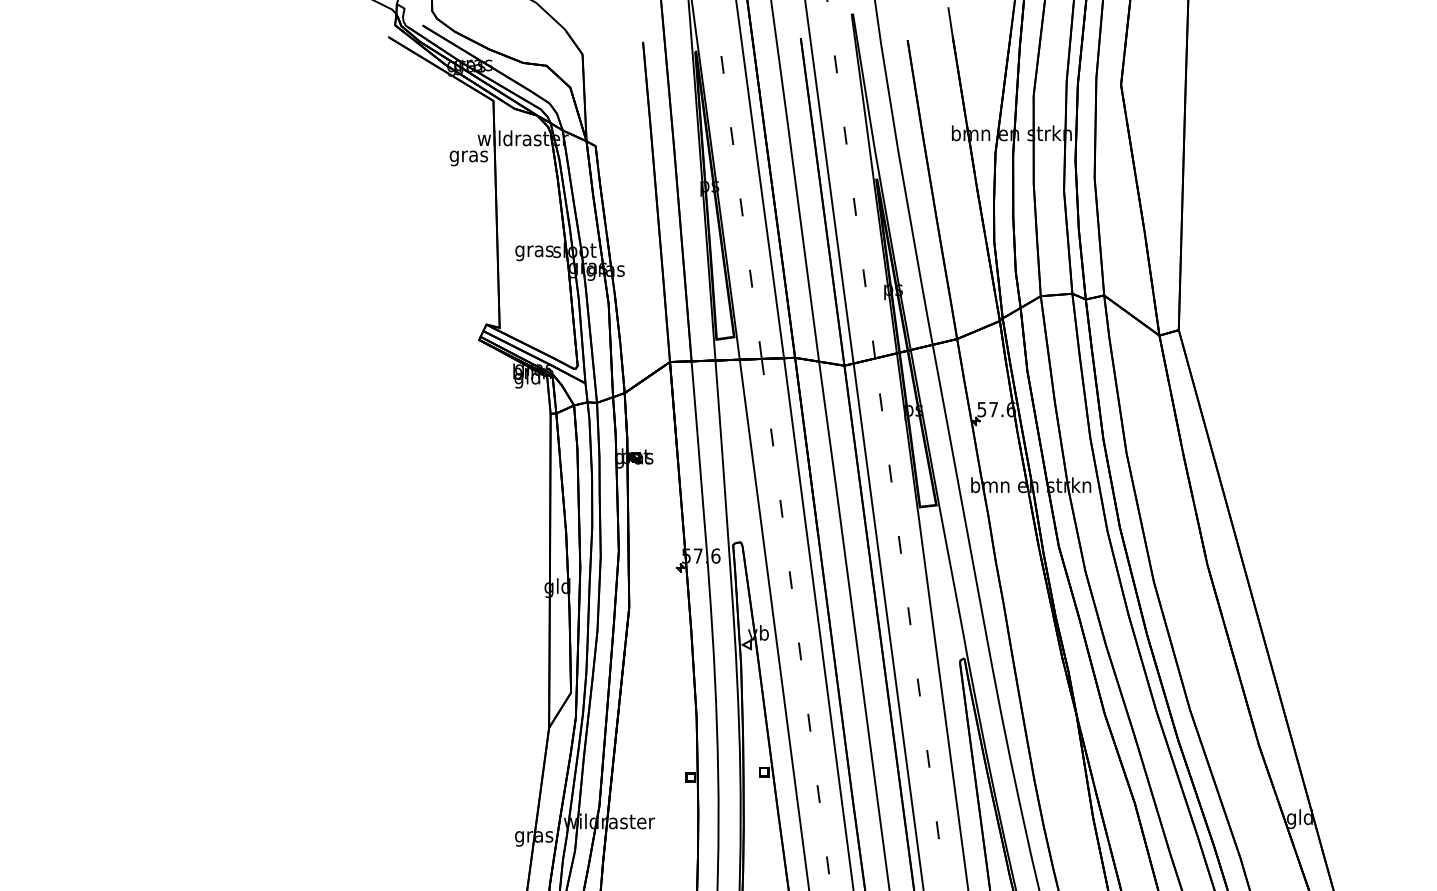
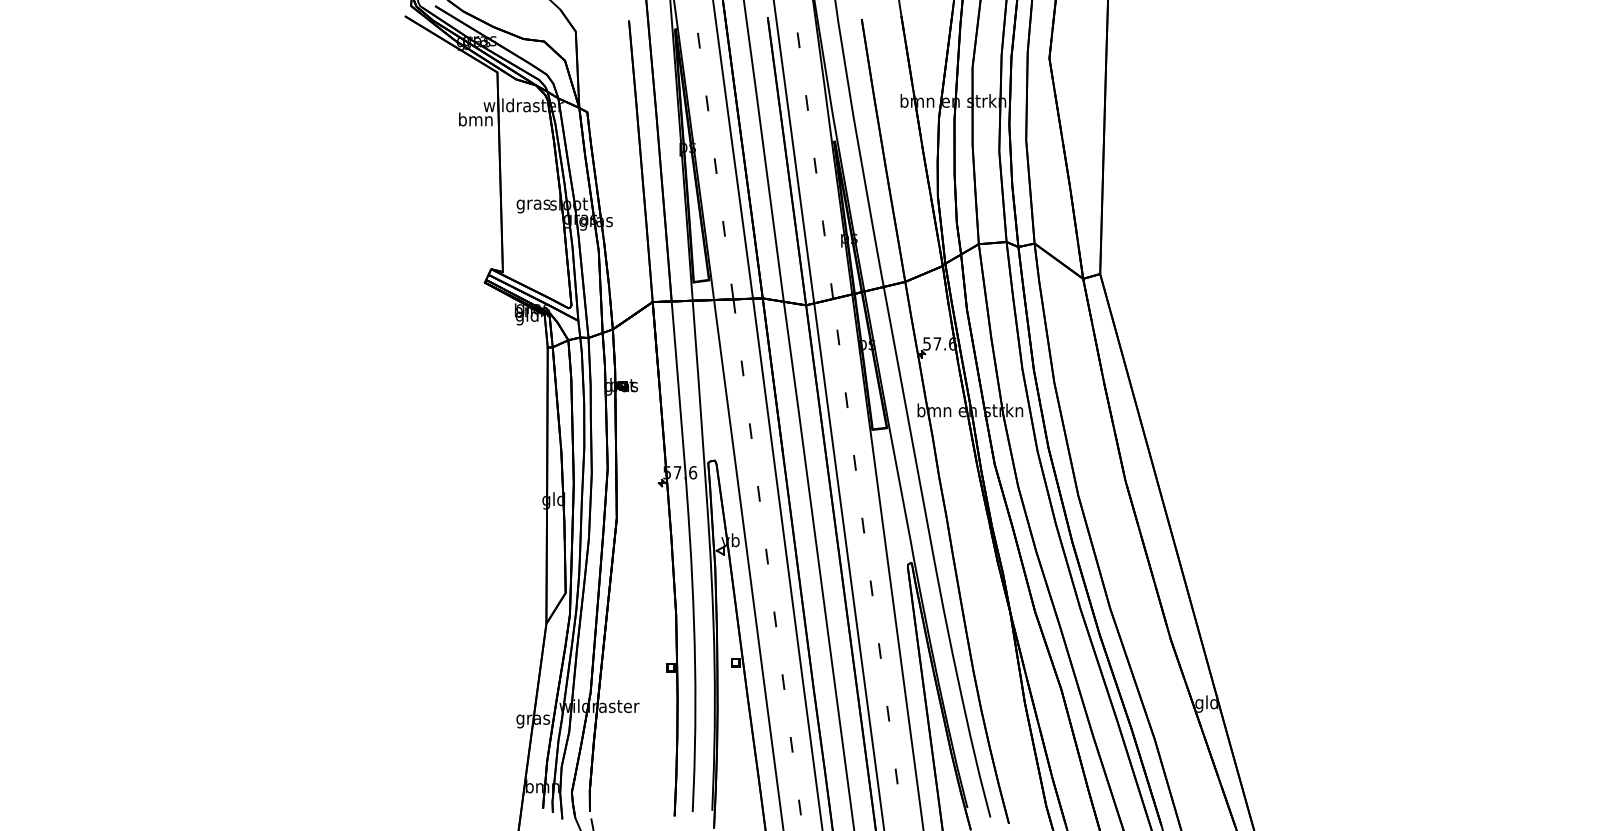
text: (468, 155) -> (475, 120), gras -> bmn

